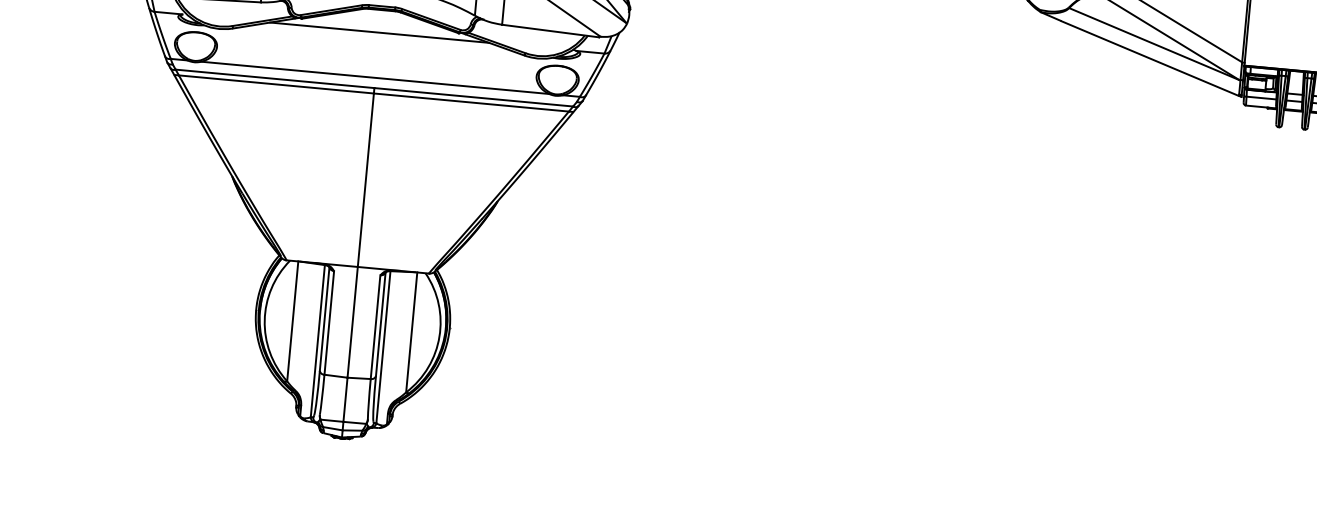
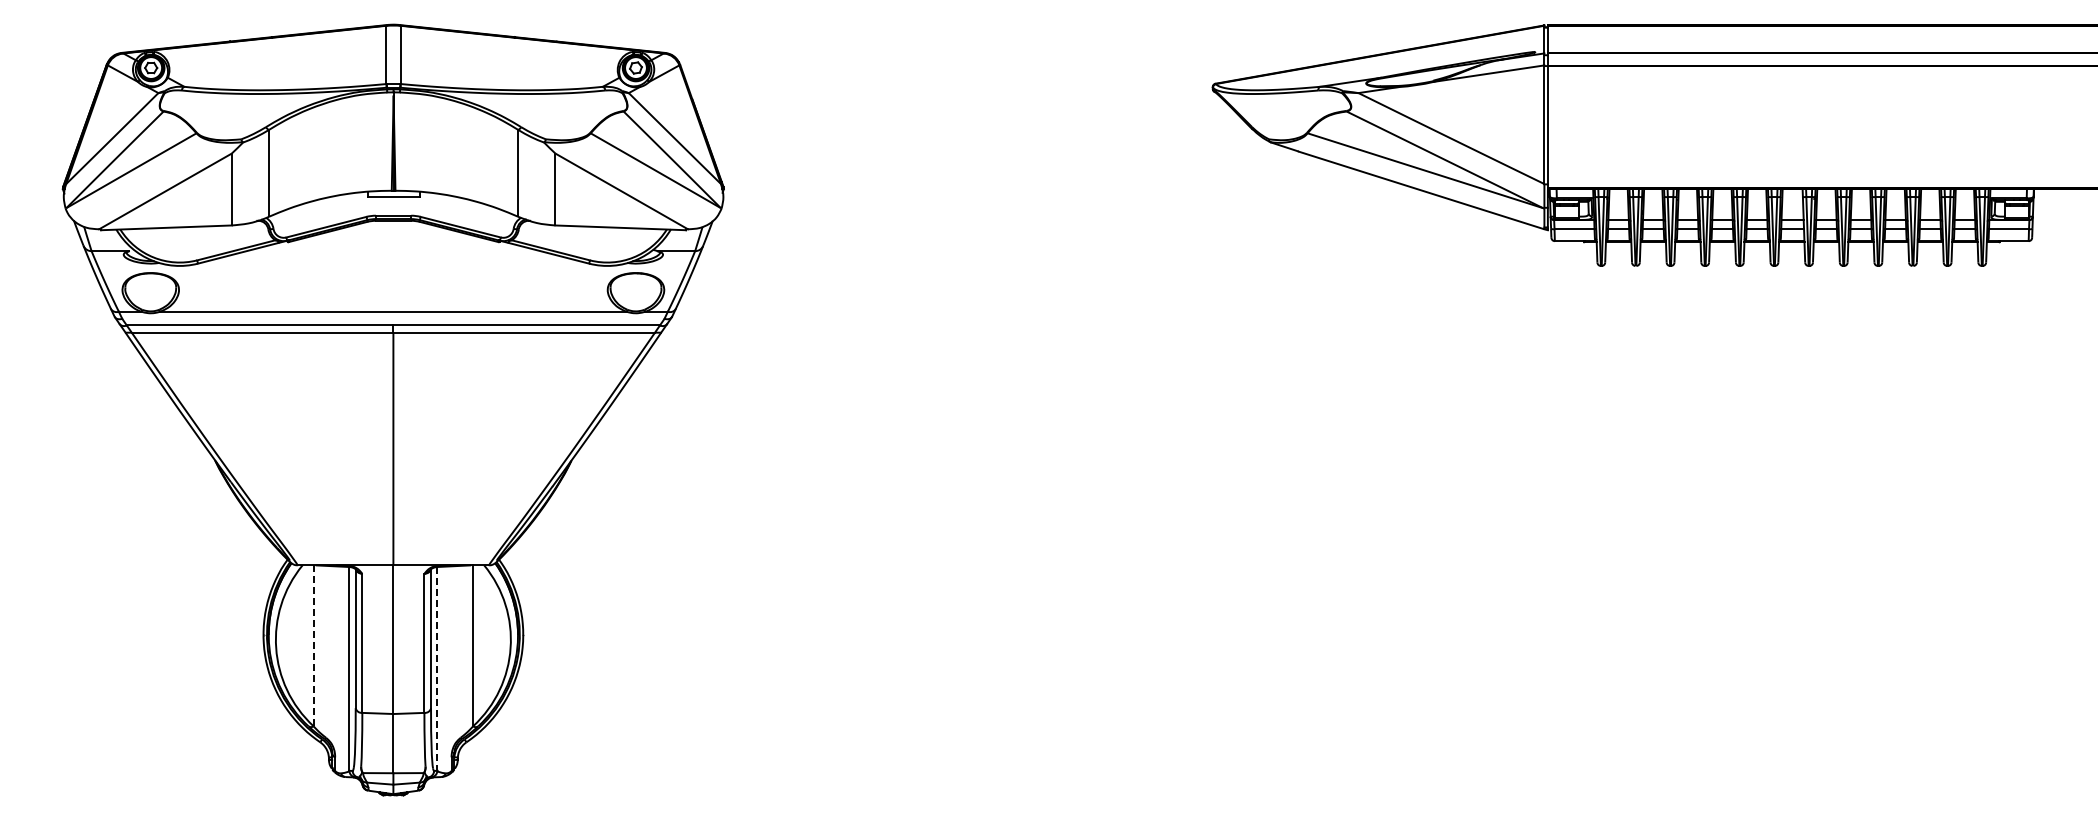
line: (379, 32) -> (393, 251), removed
line: (292, 321) -> (313, 645), solid -> dashed
line: (383, 346) -> (437, 668), solid -> dashed

